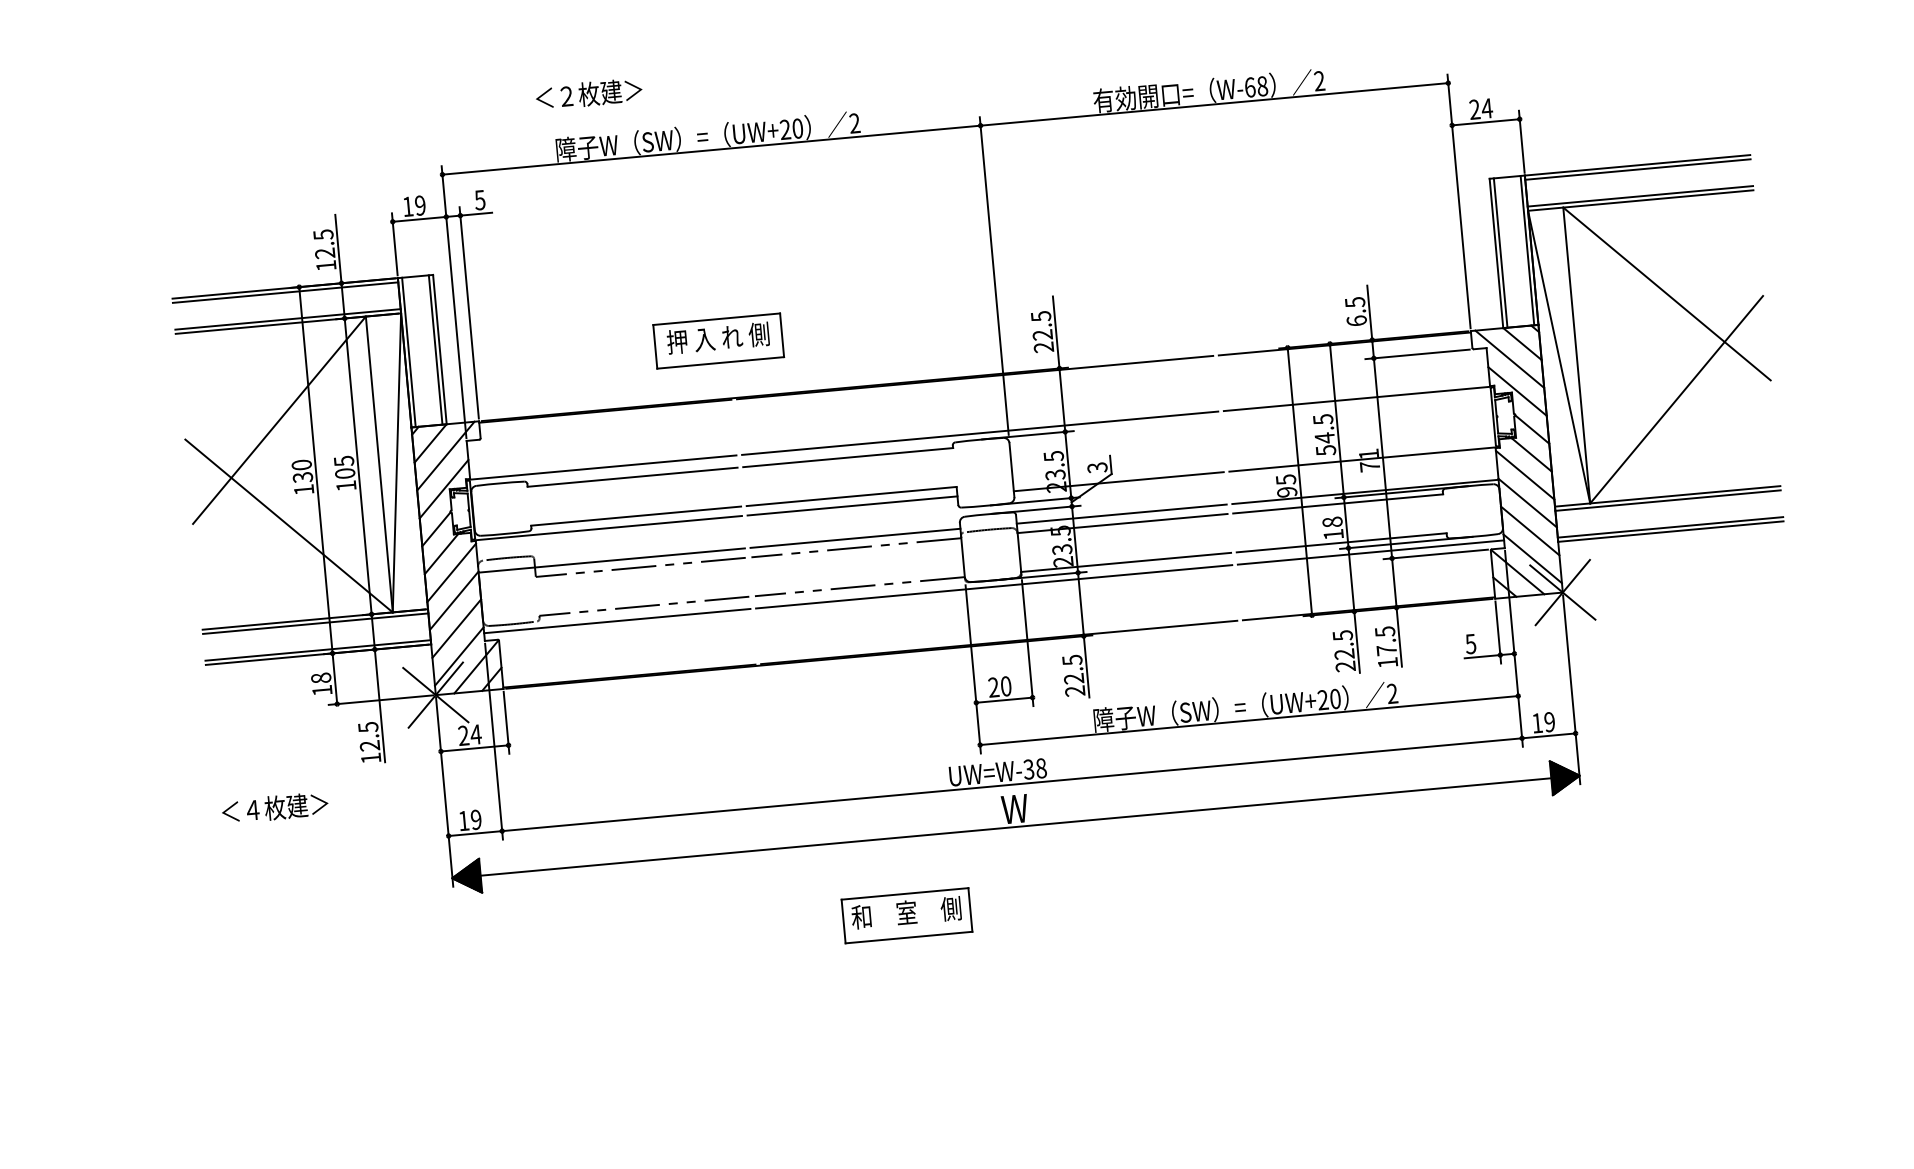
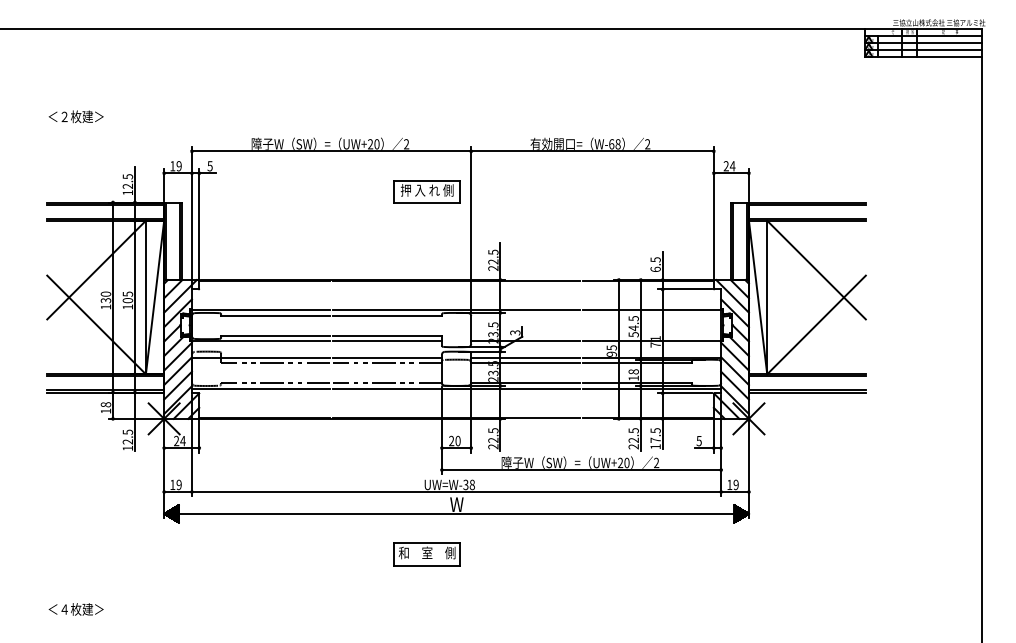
text: (587, 93) -> (75, 116), moved
part: (717, 340) -> (426, 191), moved
text: (273, 808) -> (75, 609), moved
part: (905, 915) -> (426, 554), moved

